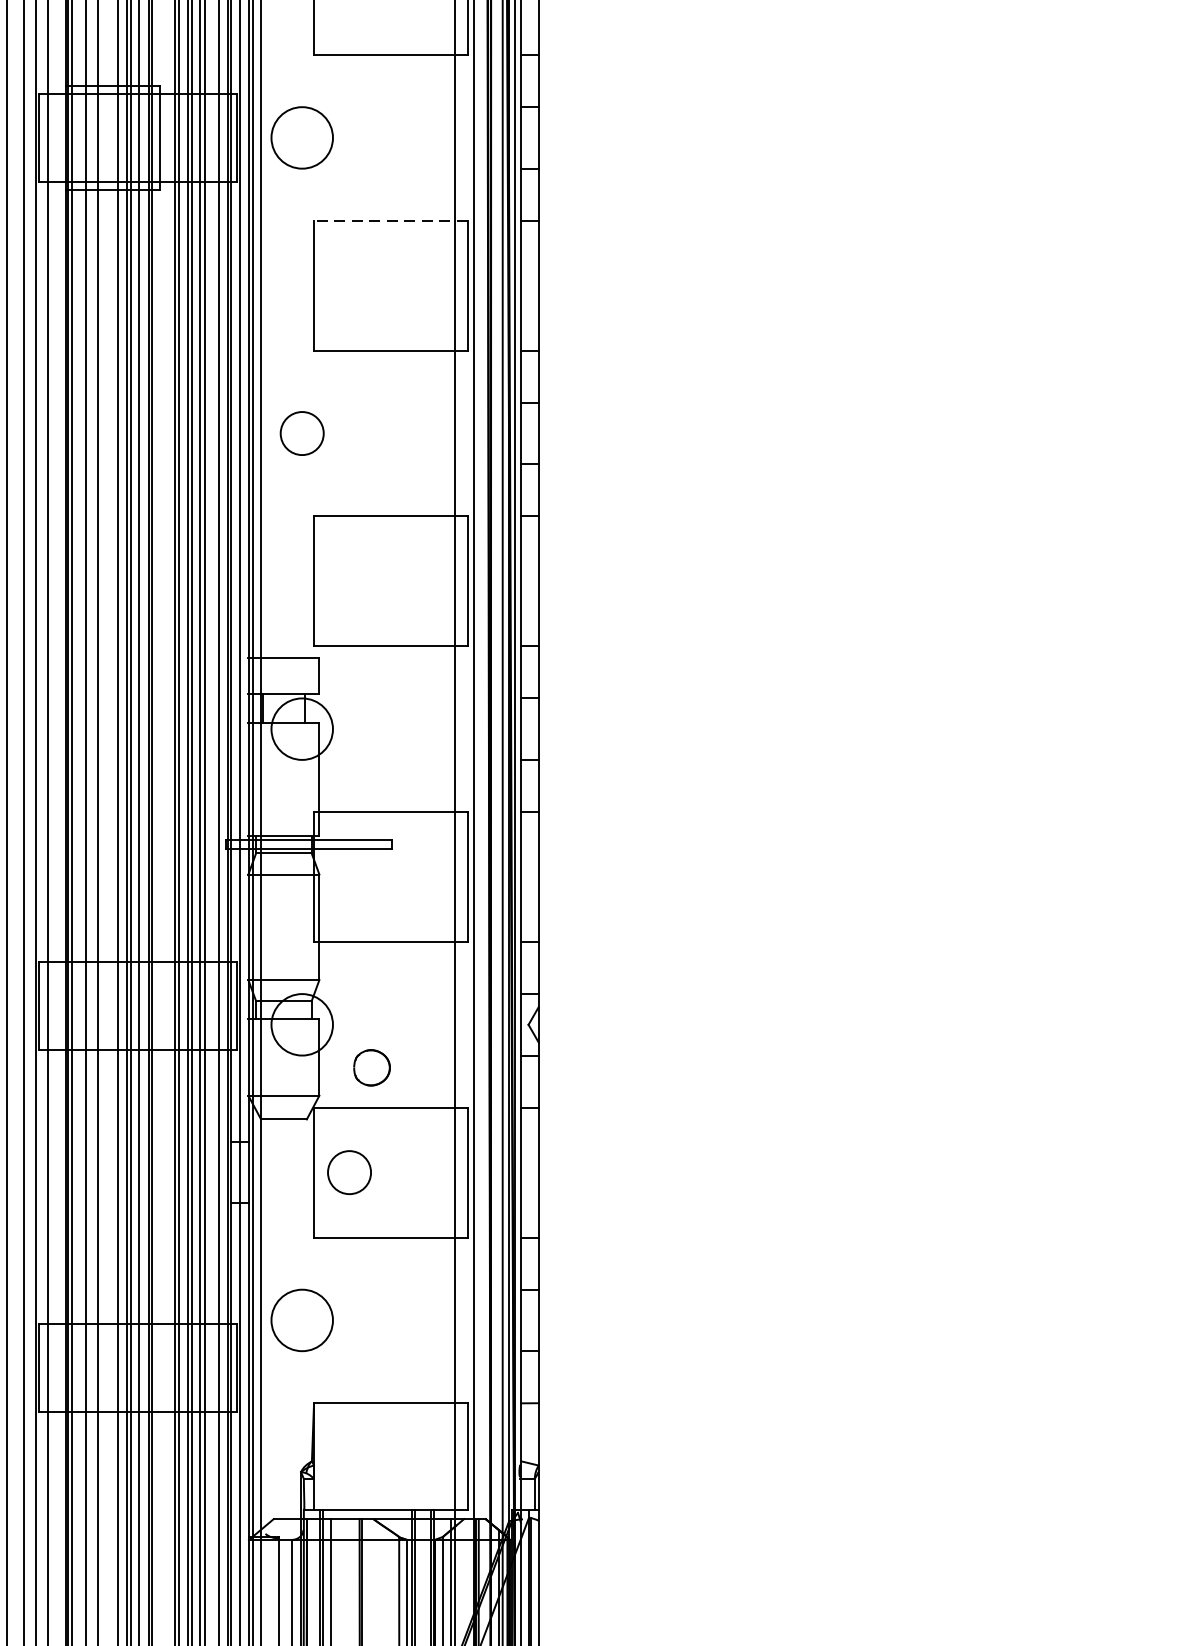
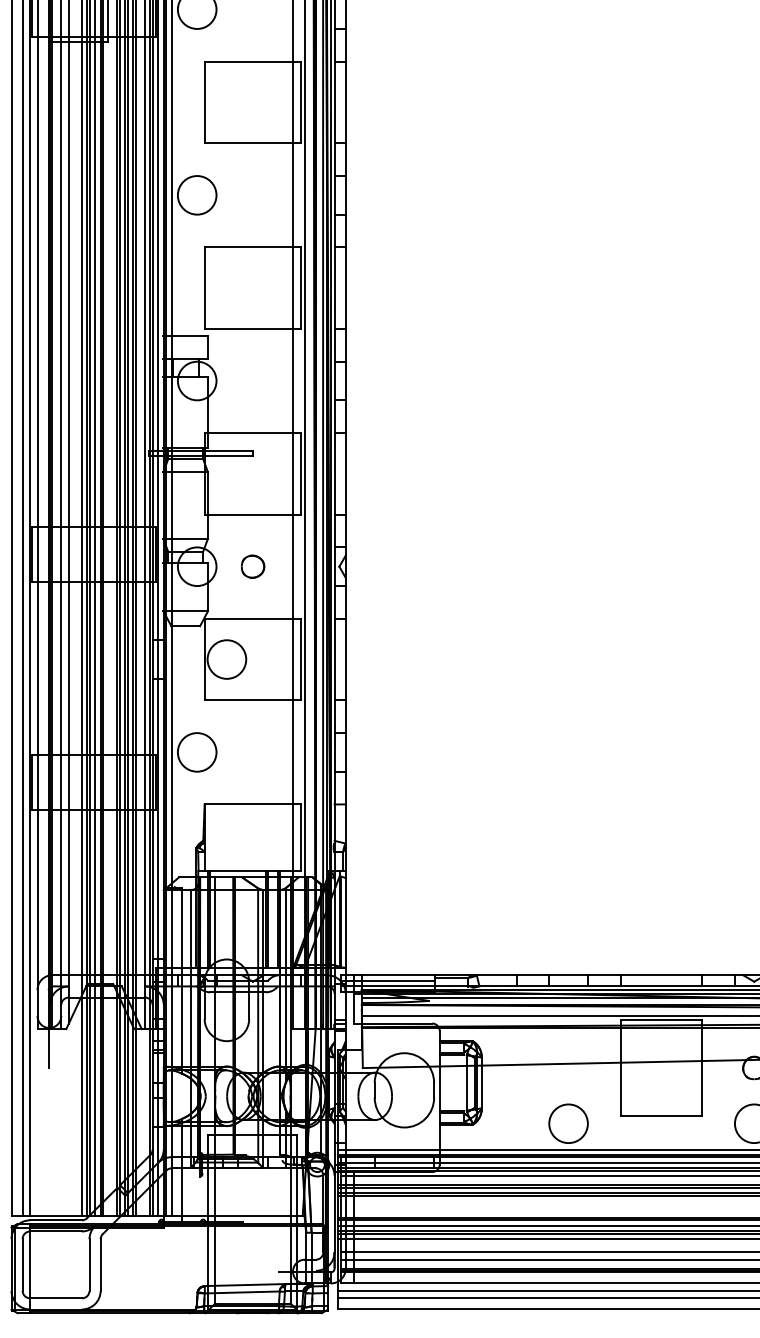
line: (390, 220) -> (252, 61), dashed -> solid
circle: (301, 433) -> (196, 195), size x1.43
part: (372, 1067) -> (253, 566), moved
circle: (348, 1172) -> (226, 659), size x1.43

